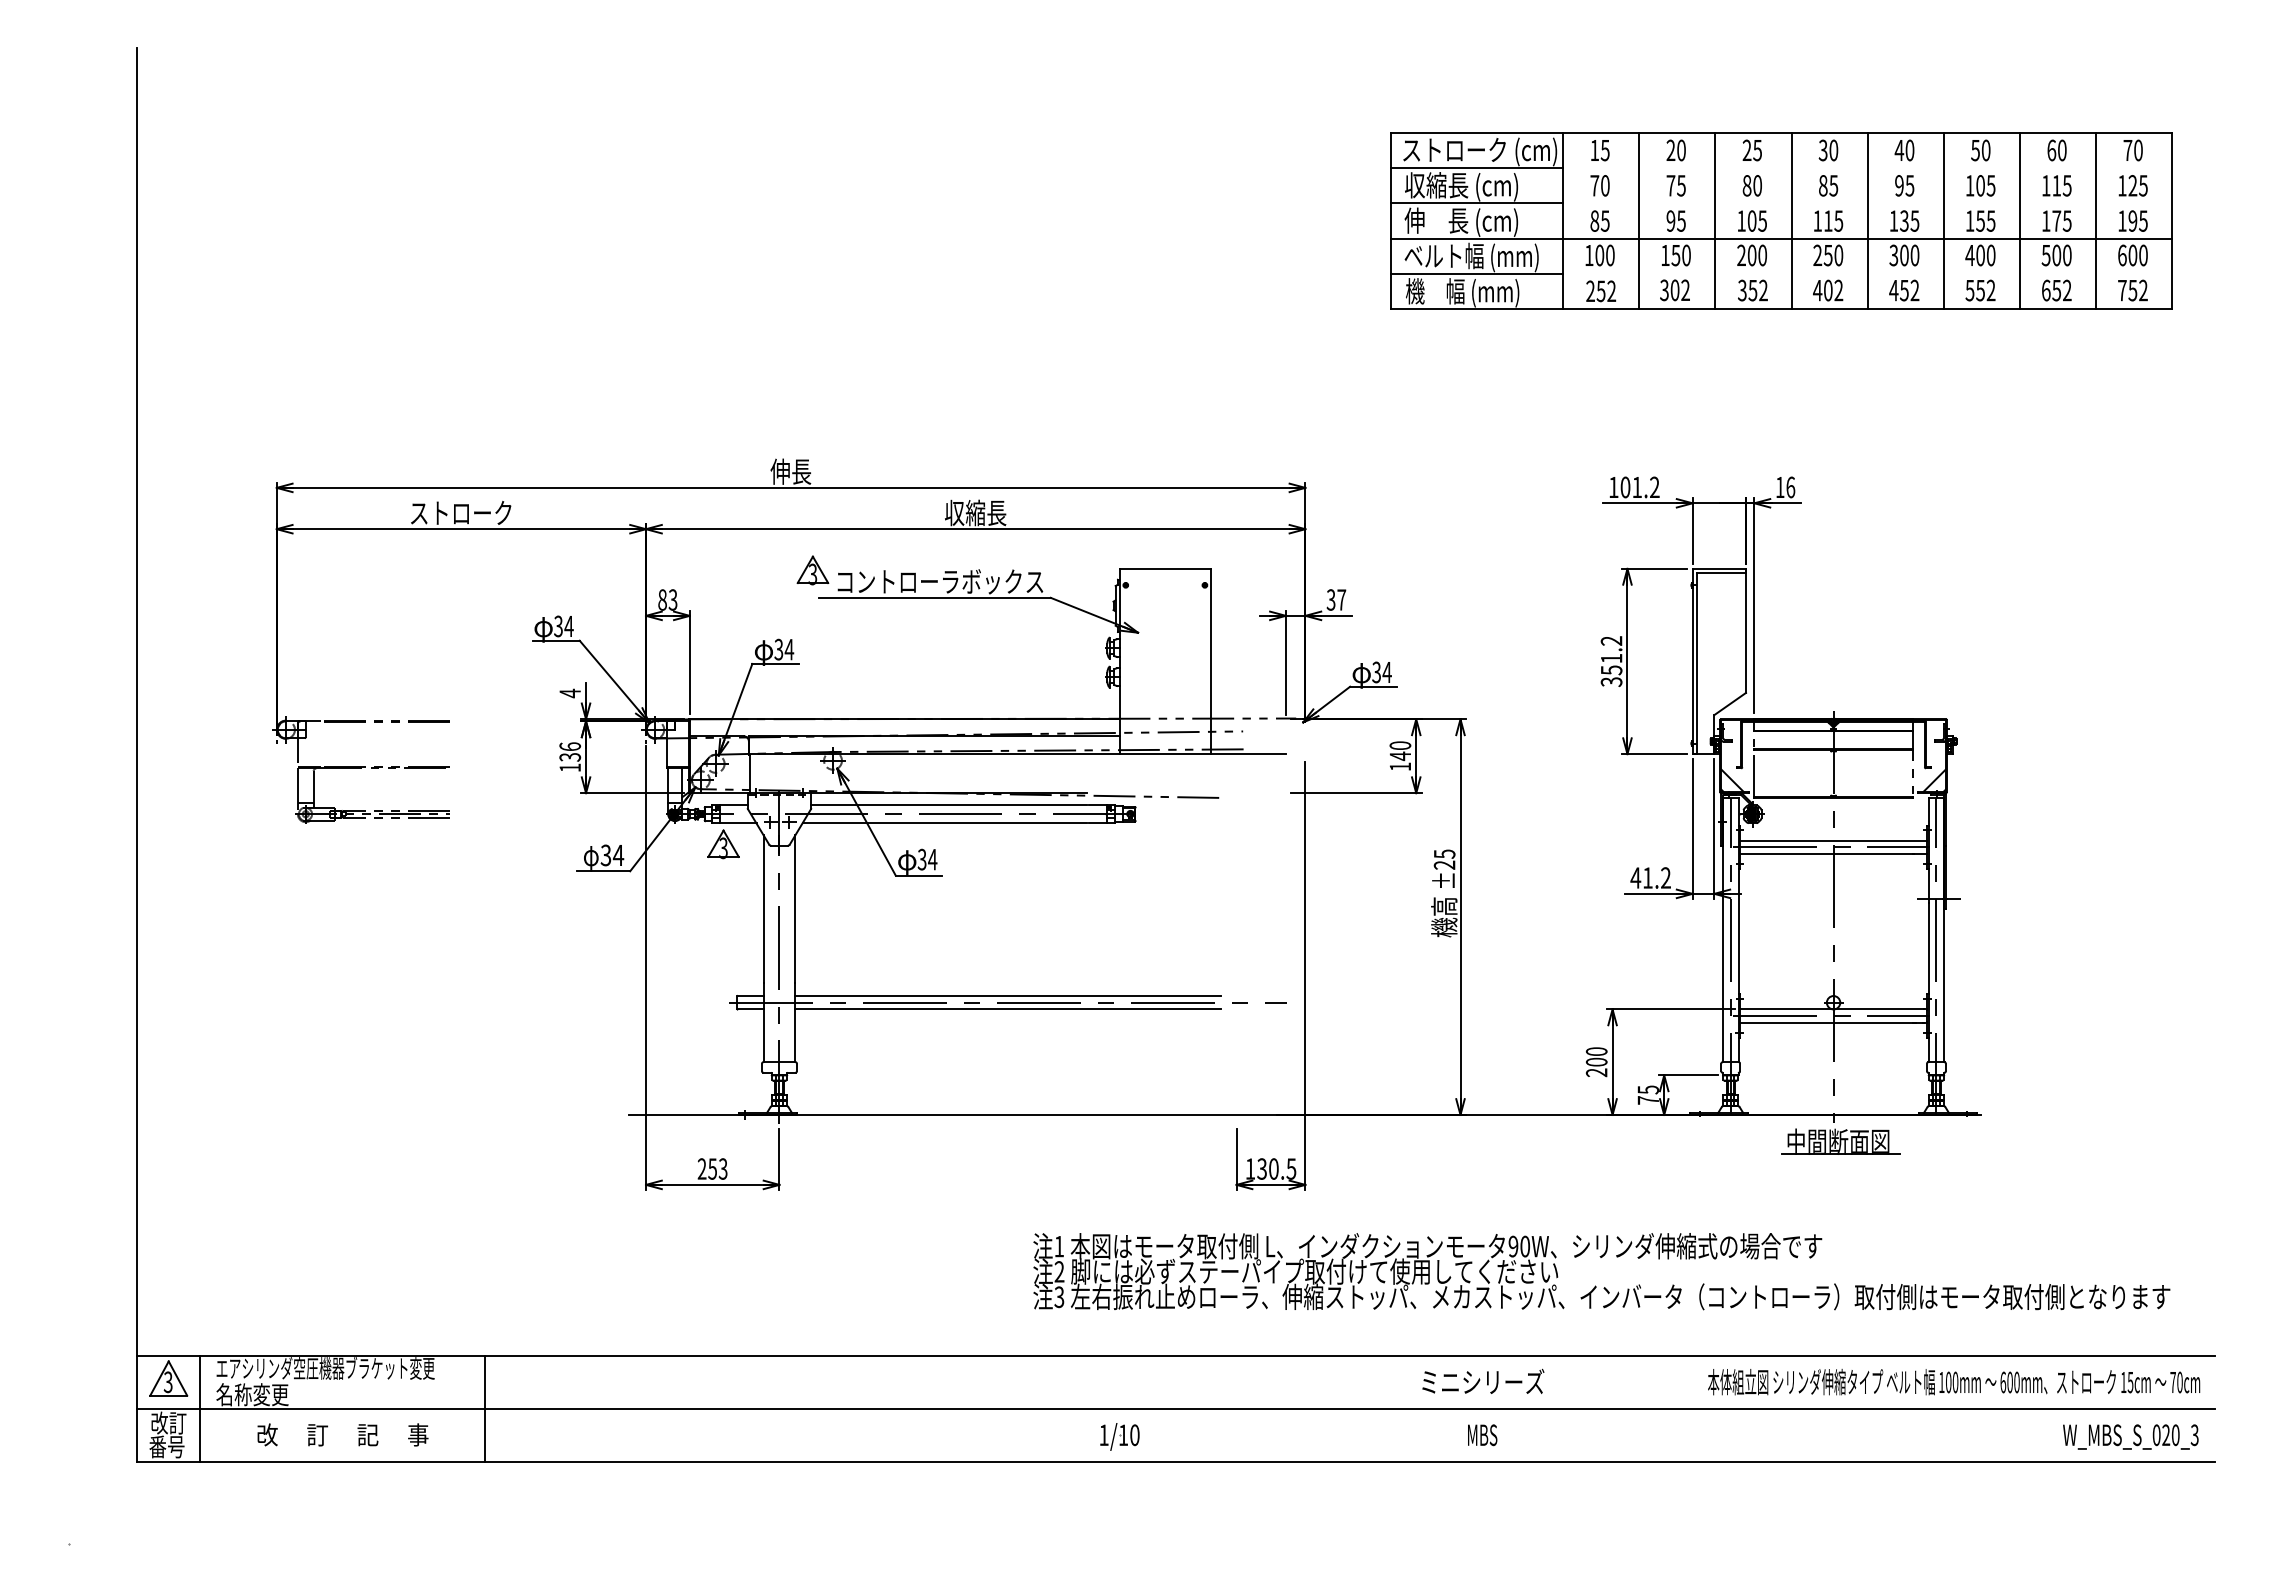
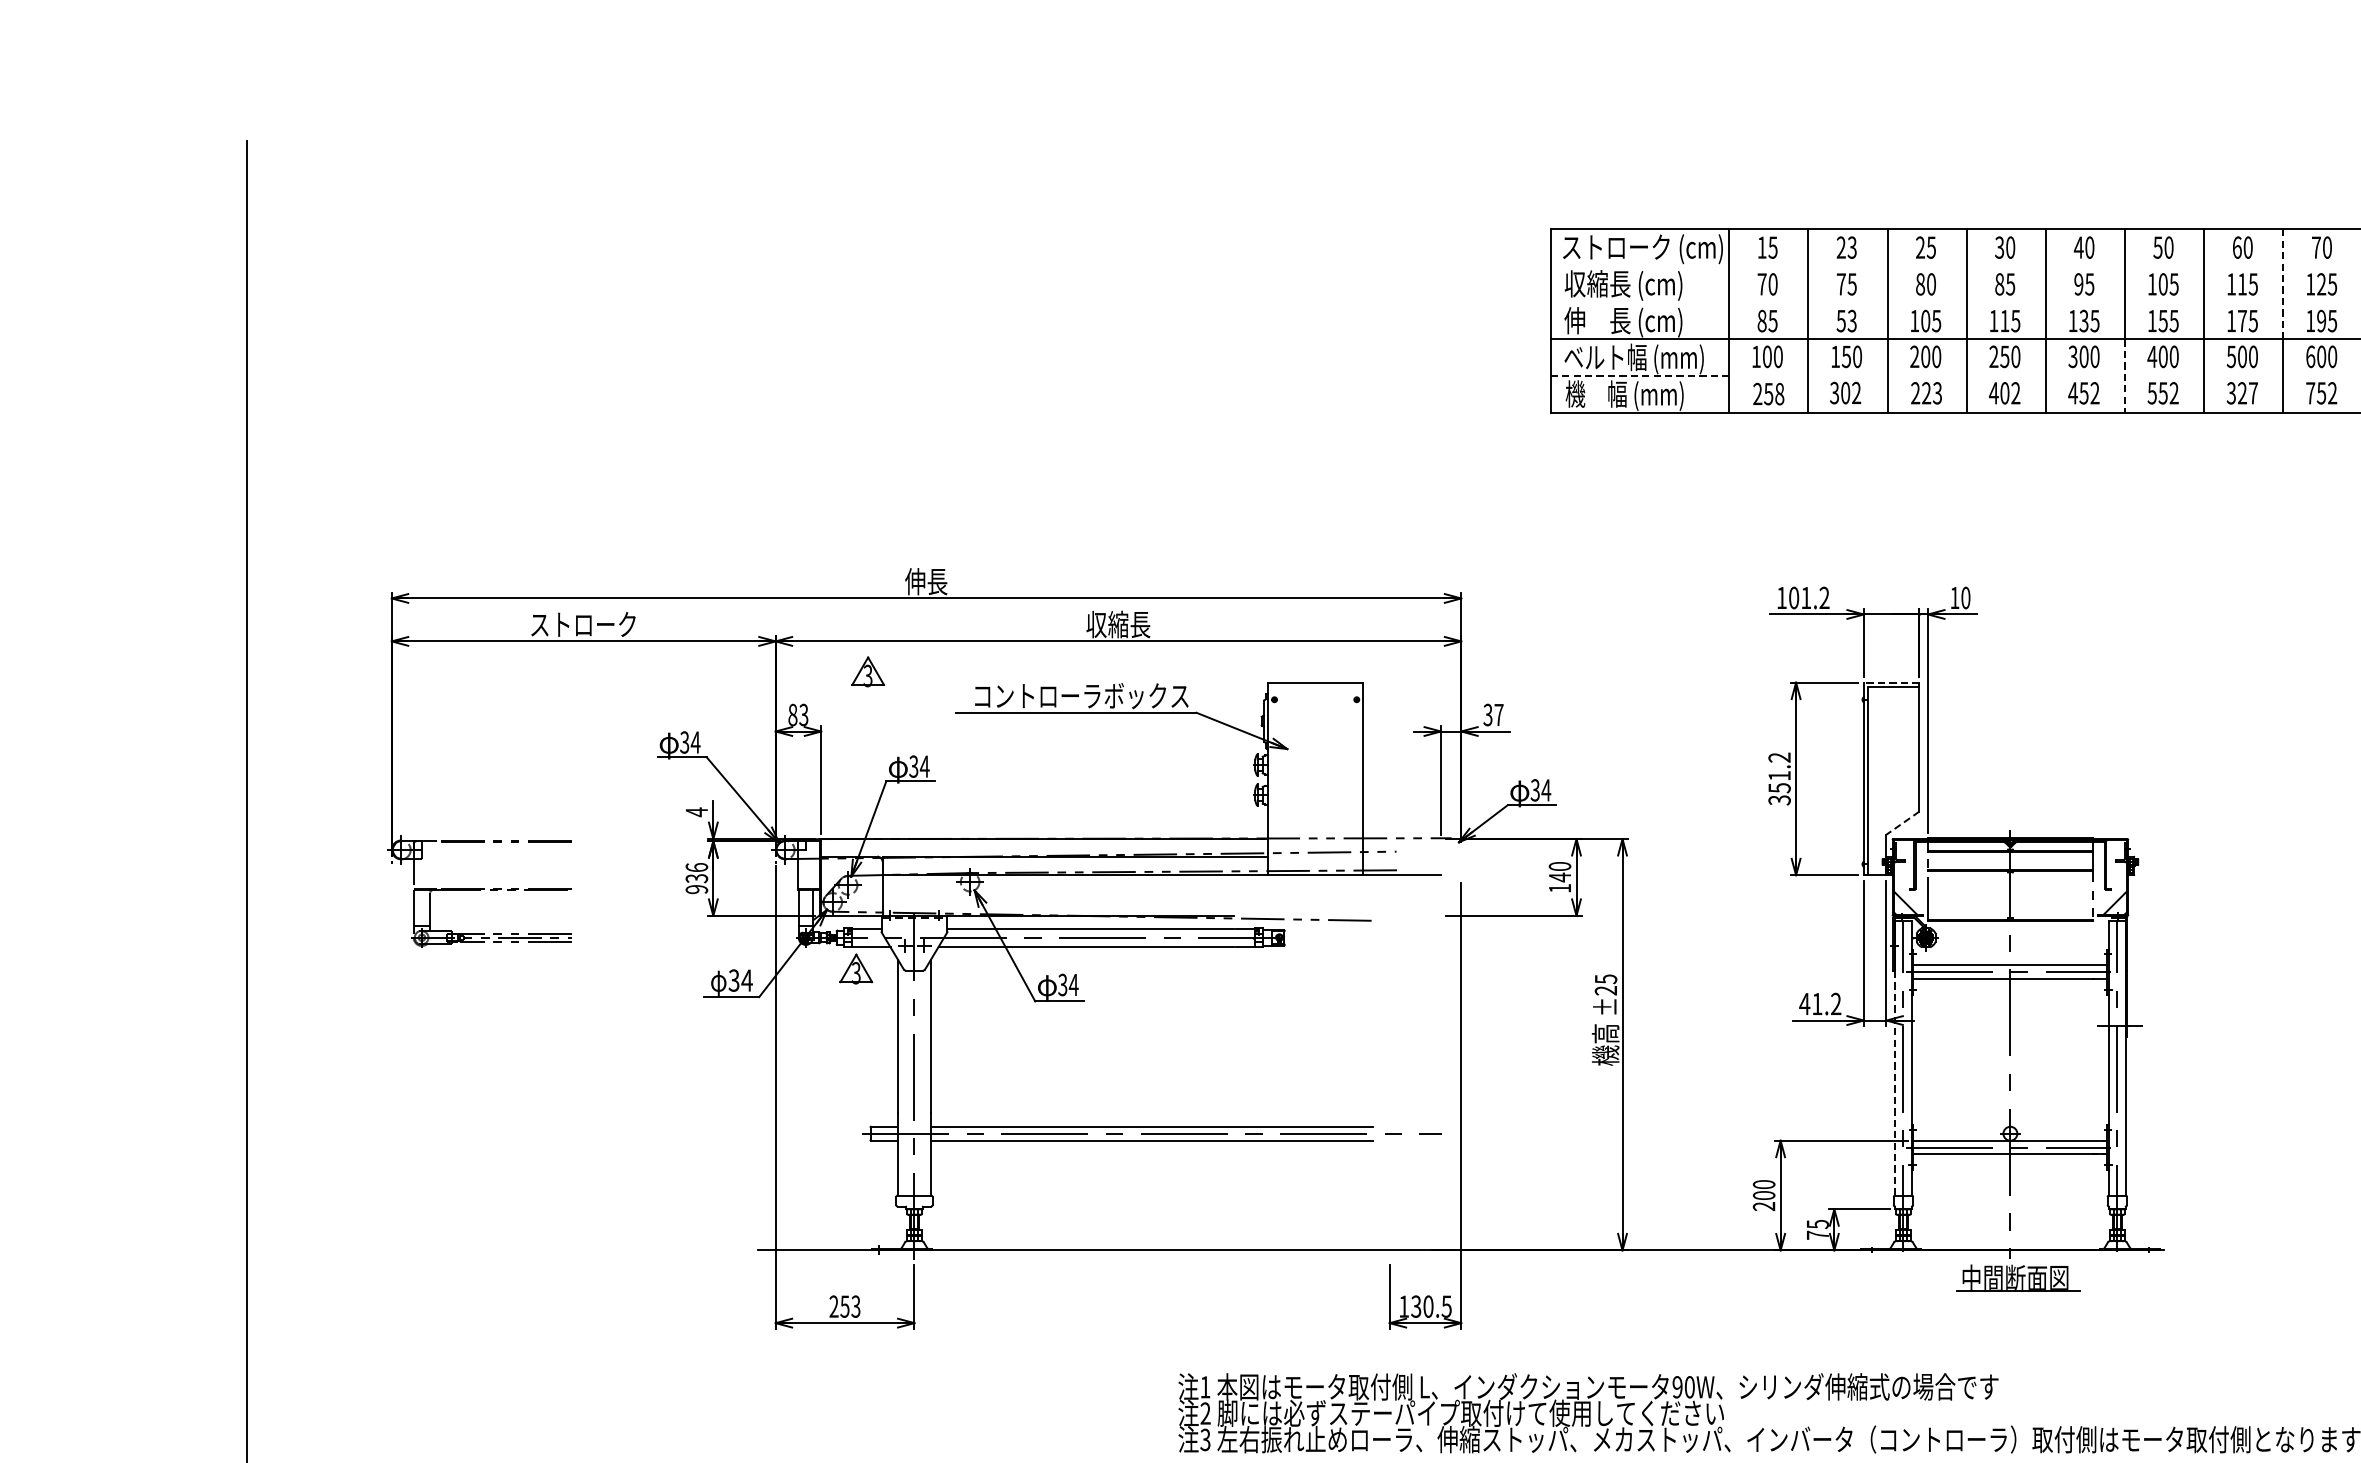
text: (1681, 150) -> (1852, 247), 20 -> 23
line: (1477, 168) -> (1640, 266), removed
line: (2096, 185) -> (2283, 284), solid -> dashed
line: (1477, 203) -> (1640, 302), removed
text: (1675, 220) -> (1846, 320), 95 -> 53
line: (1477, 274) -> (1640, 376), solid -> dashed
line: (1943, 274) -> (2124, 376), solid -> dashed
text: (1752, 290) -> (1926, 393), 352 -> 223
text: (2056, 290) -> (2242, 393), 652 -> 327
text: (1611, 291) -> (1779, 394), 252 -> 258
text: (1790, 486) -> (1965, 597), 16 -> 10
line: (1719, 568) -> (1891, 682), solid -> dashed
part: (812, 570) -> (867, 671), moved
line: (1729, 704) -> (1902, 823), solid -> dashed
text: (570, 767) -> (697, 889), 136 -> 936
line: (1722, 953) -> (1894, 1082), solid -> dashed

